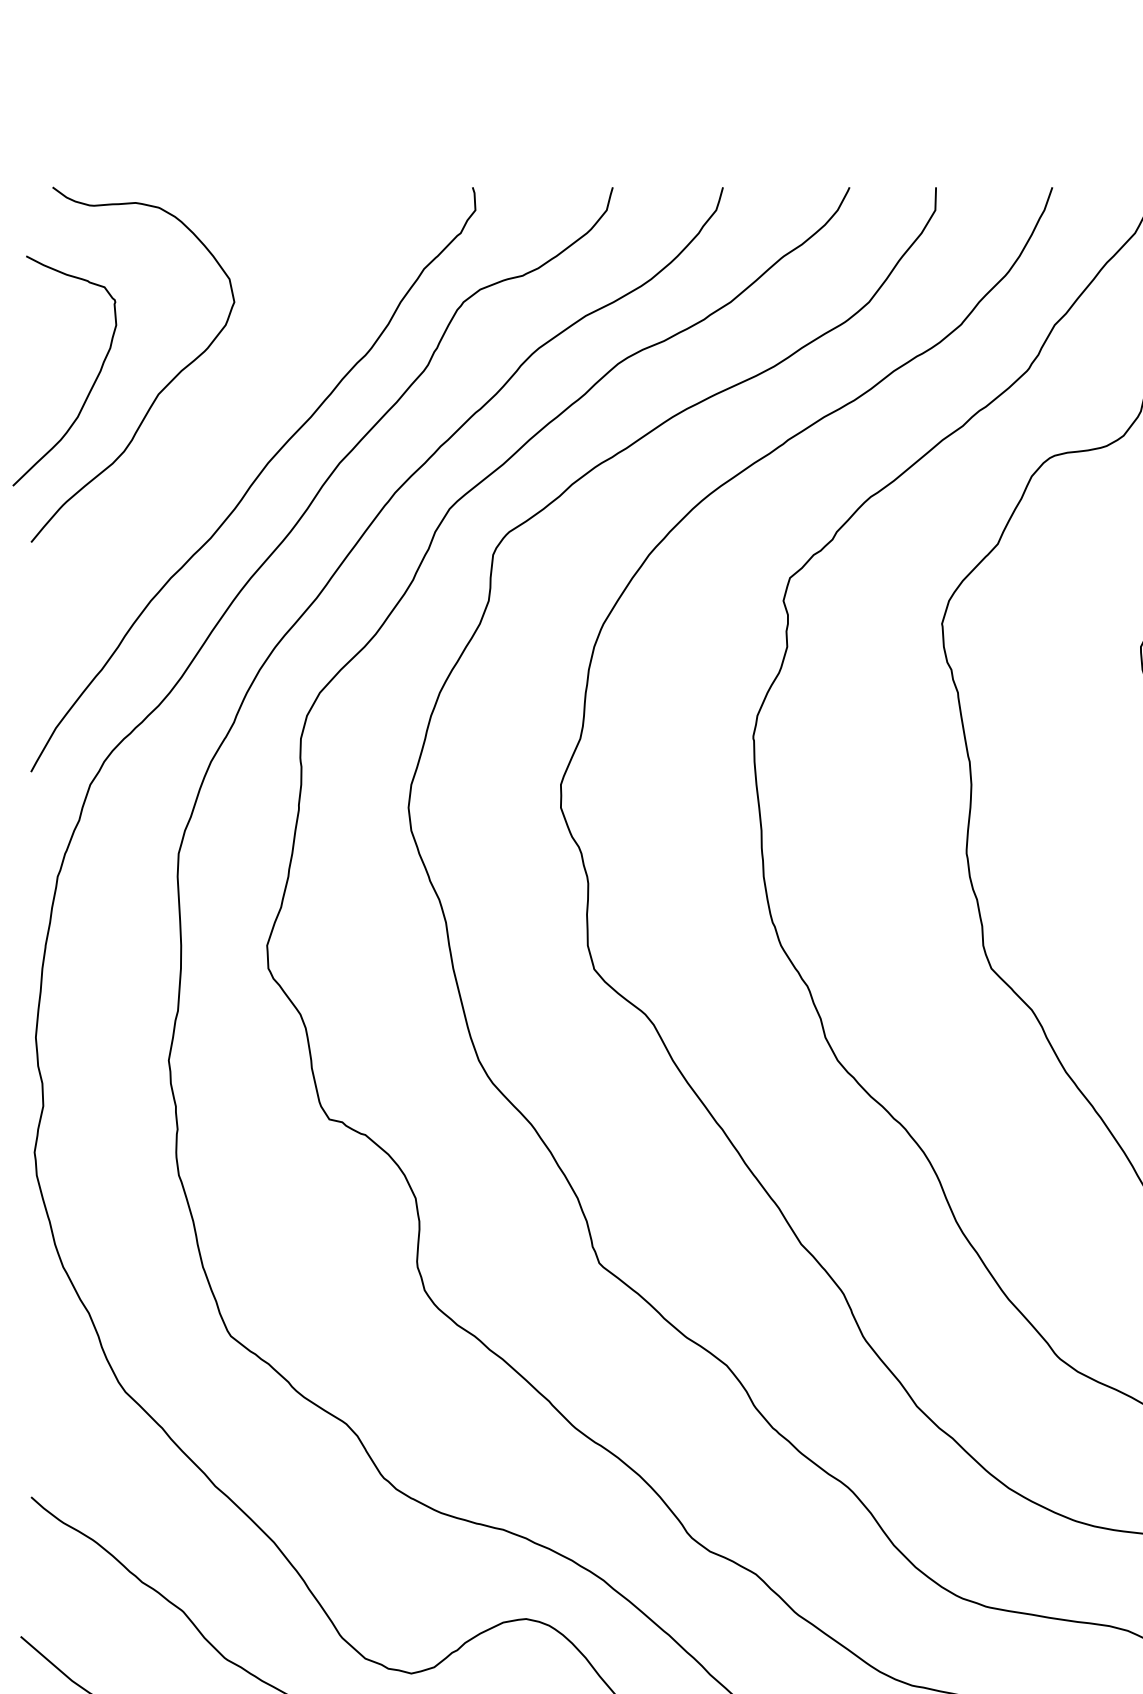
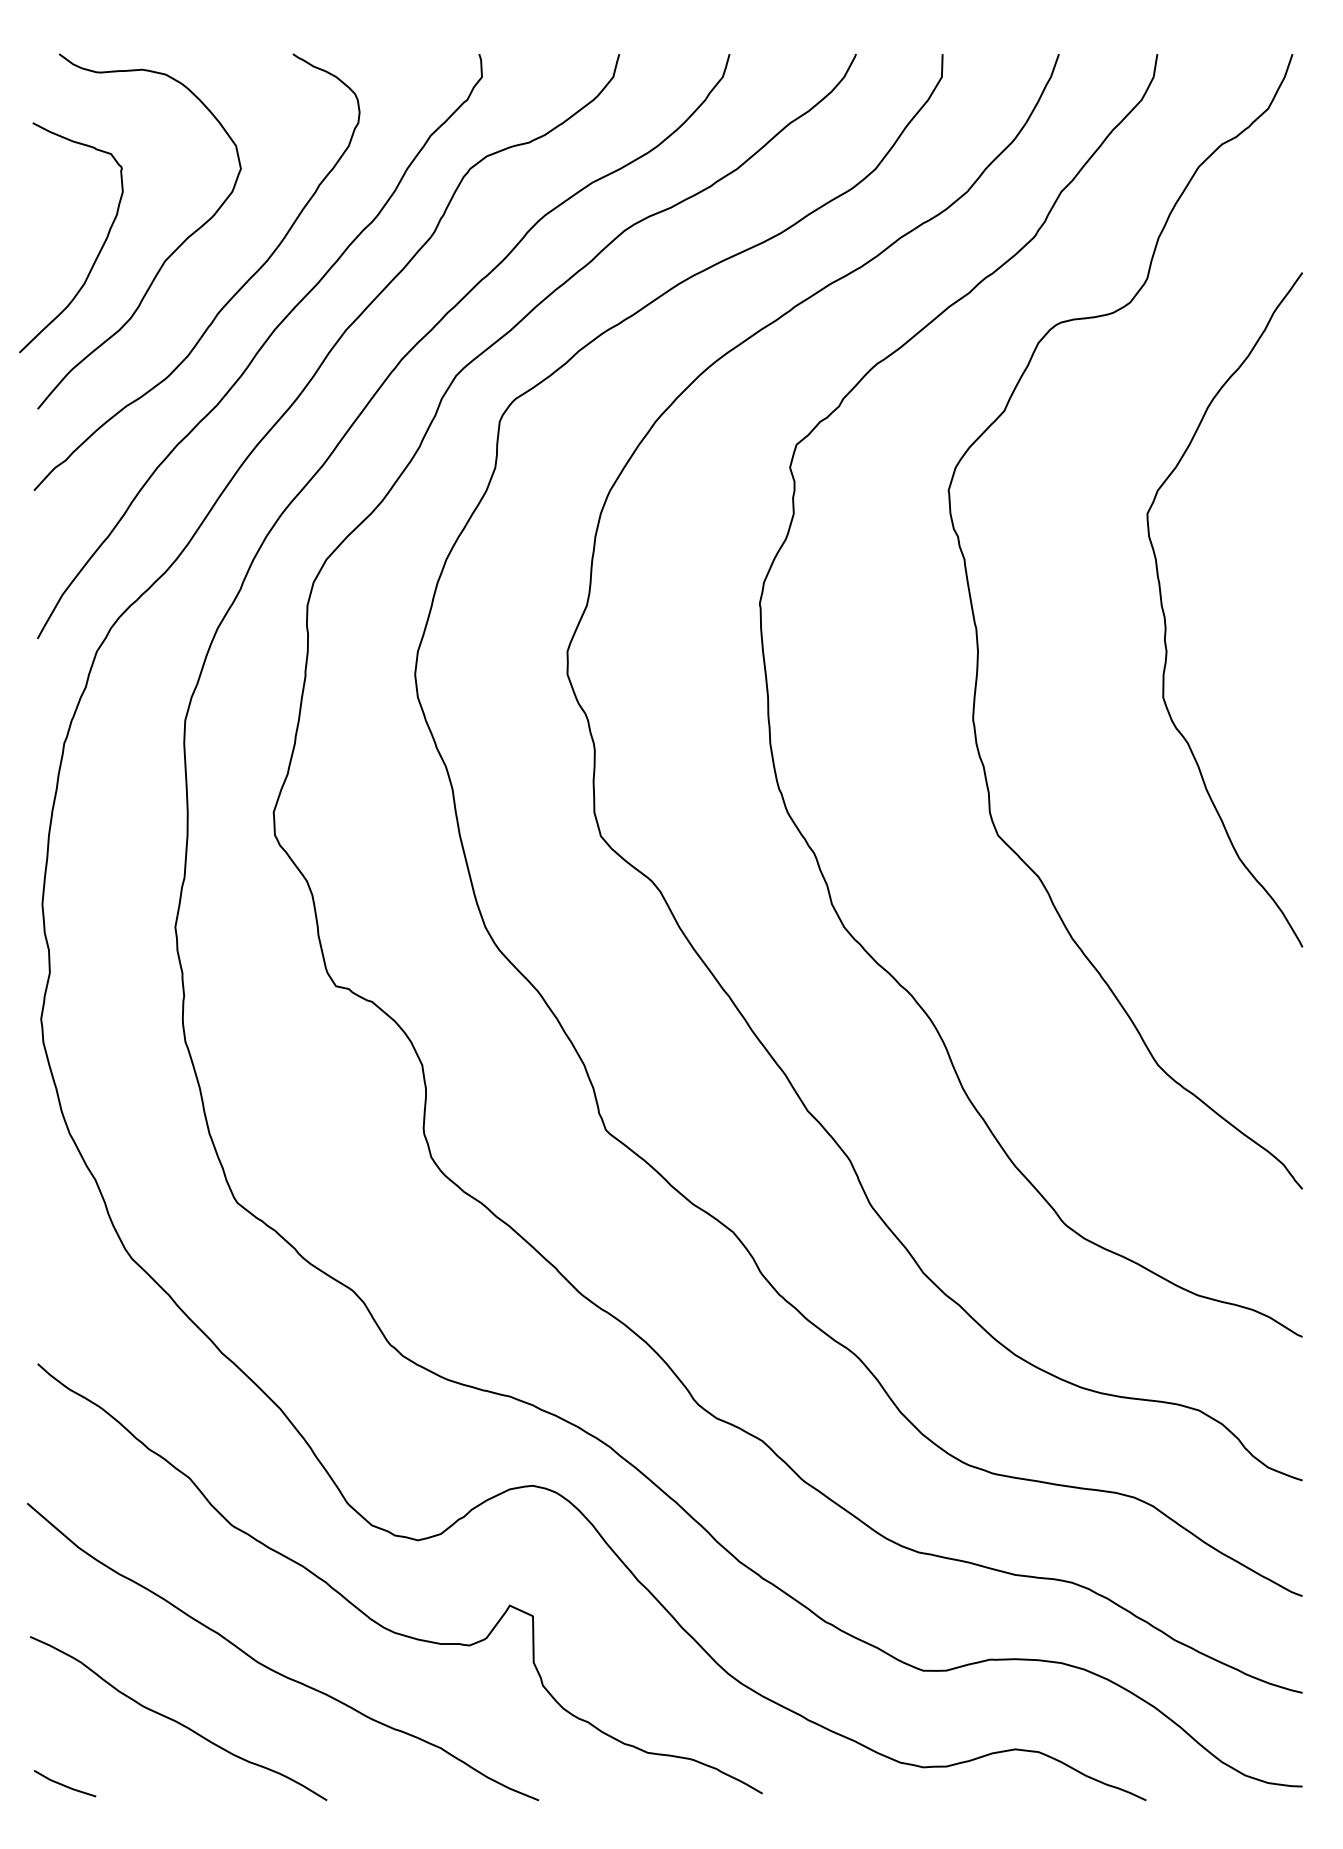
curve: (220, 434) -> (227, 301), added

